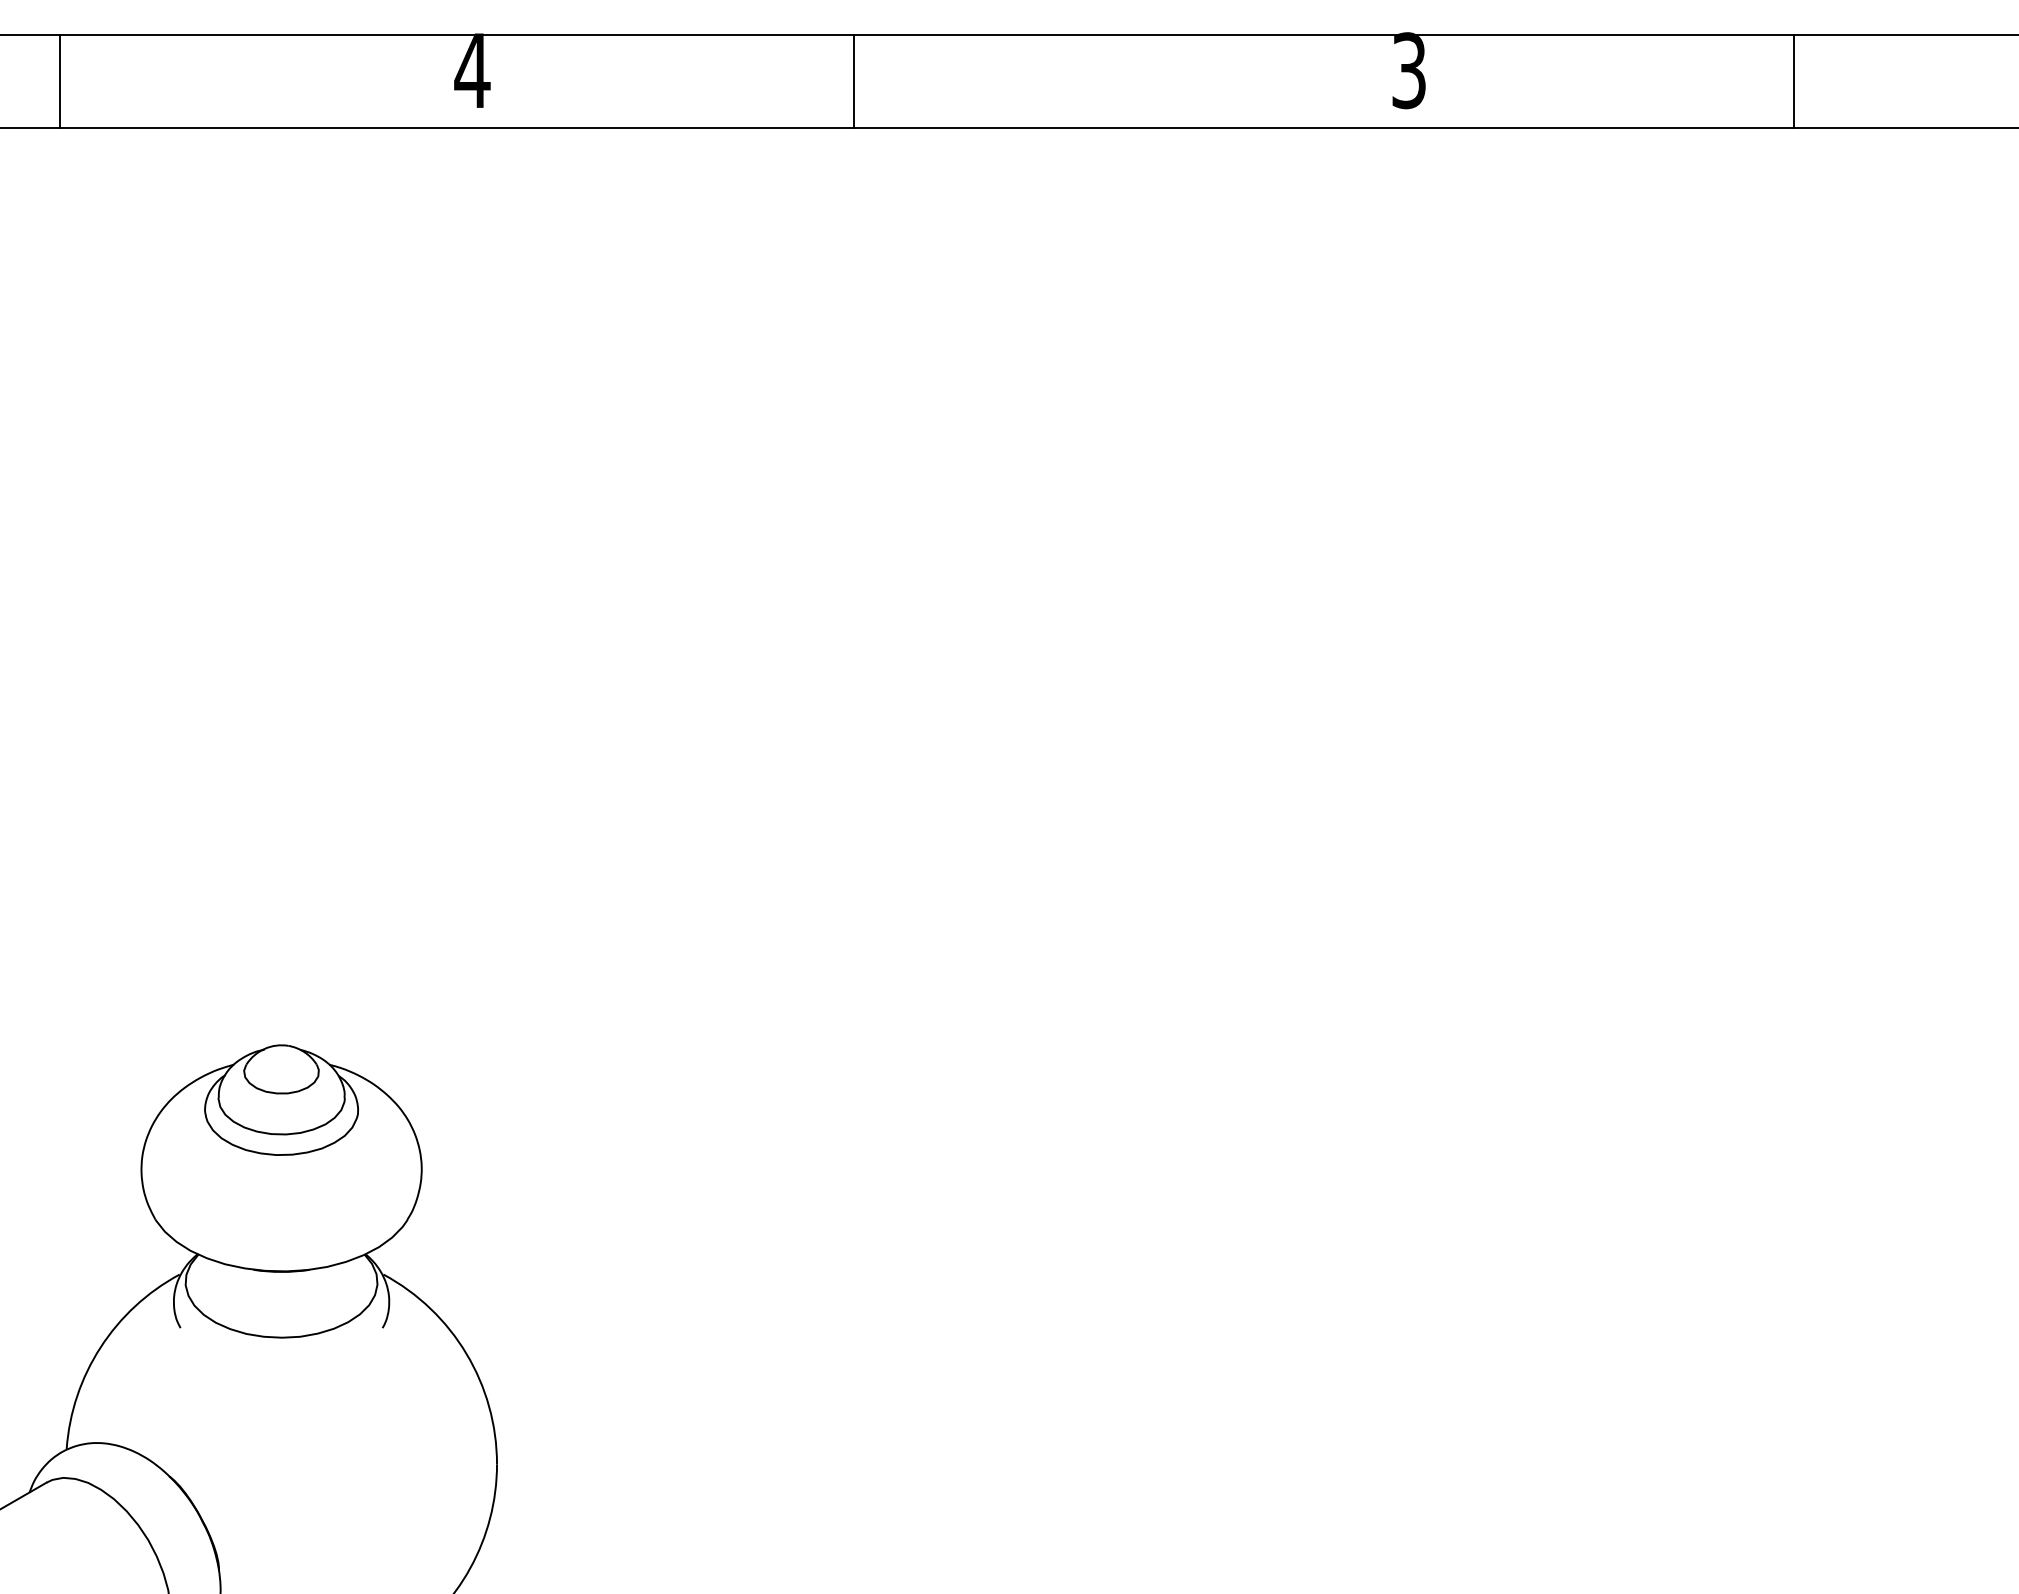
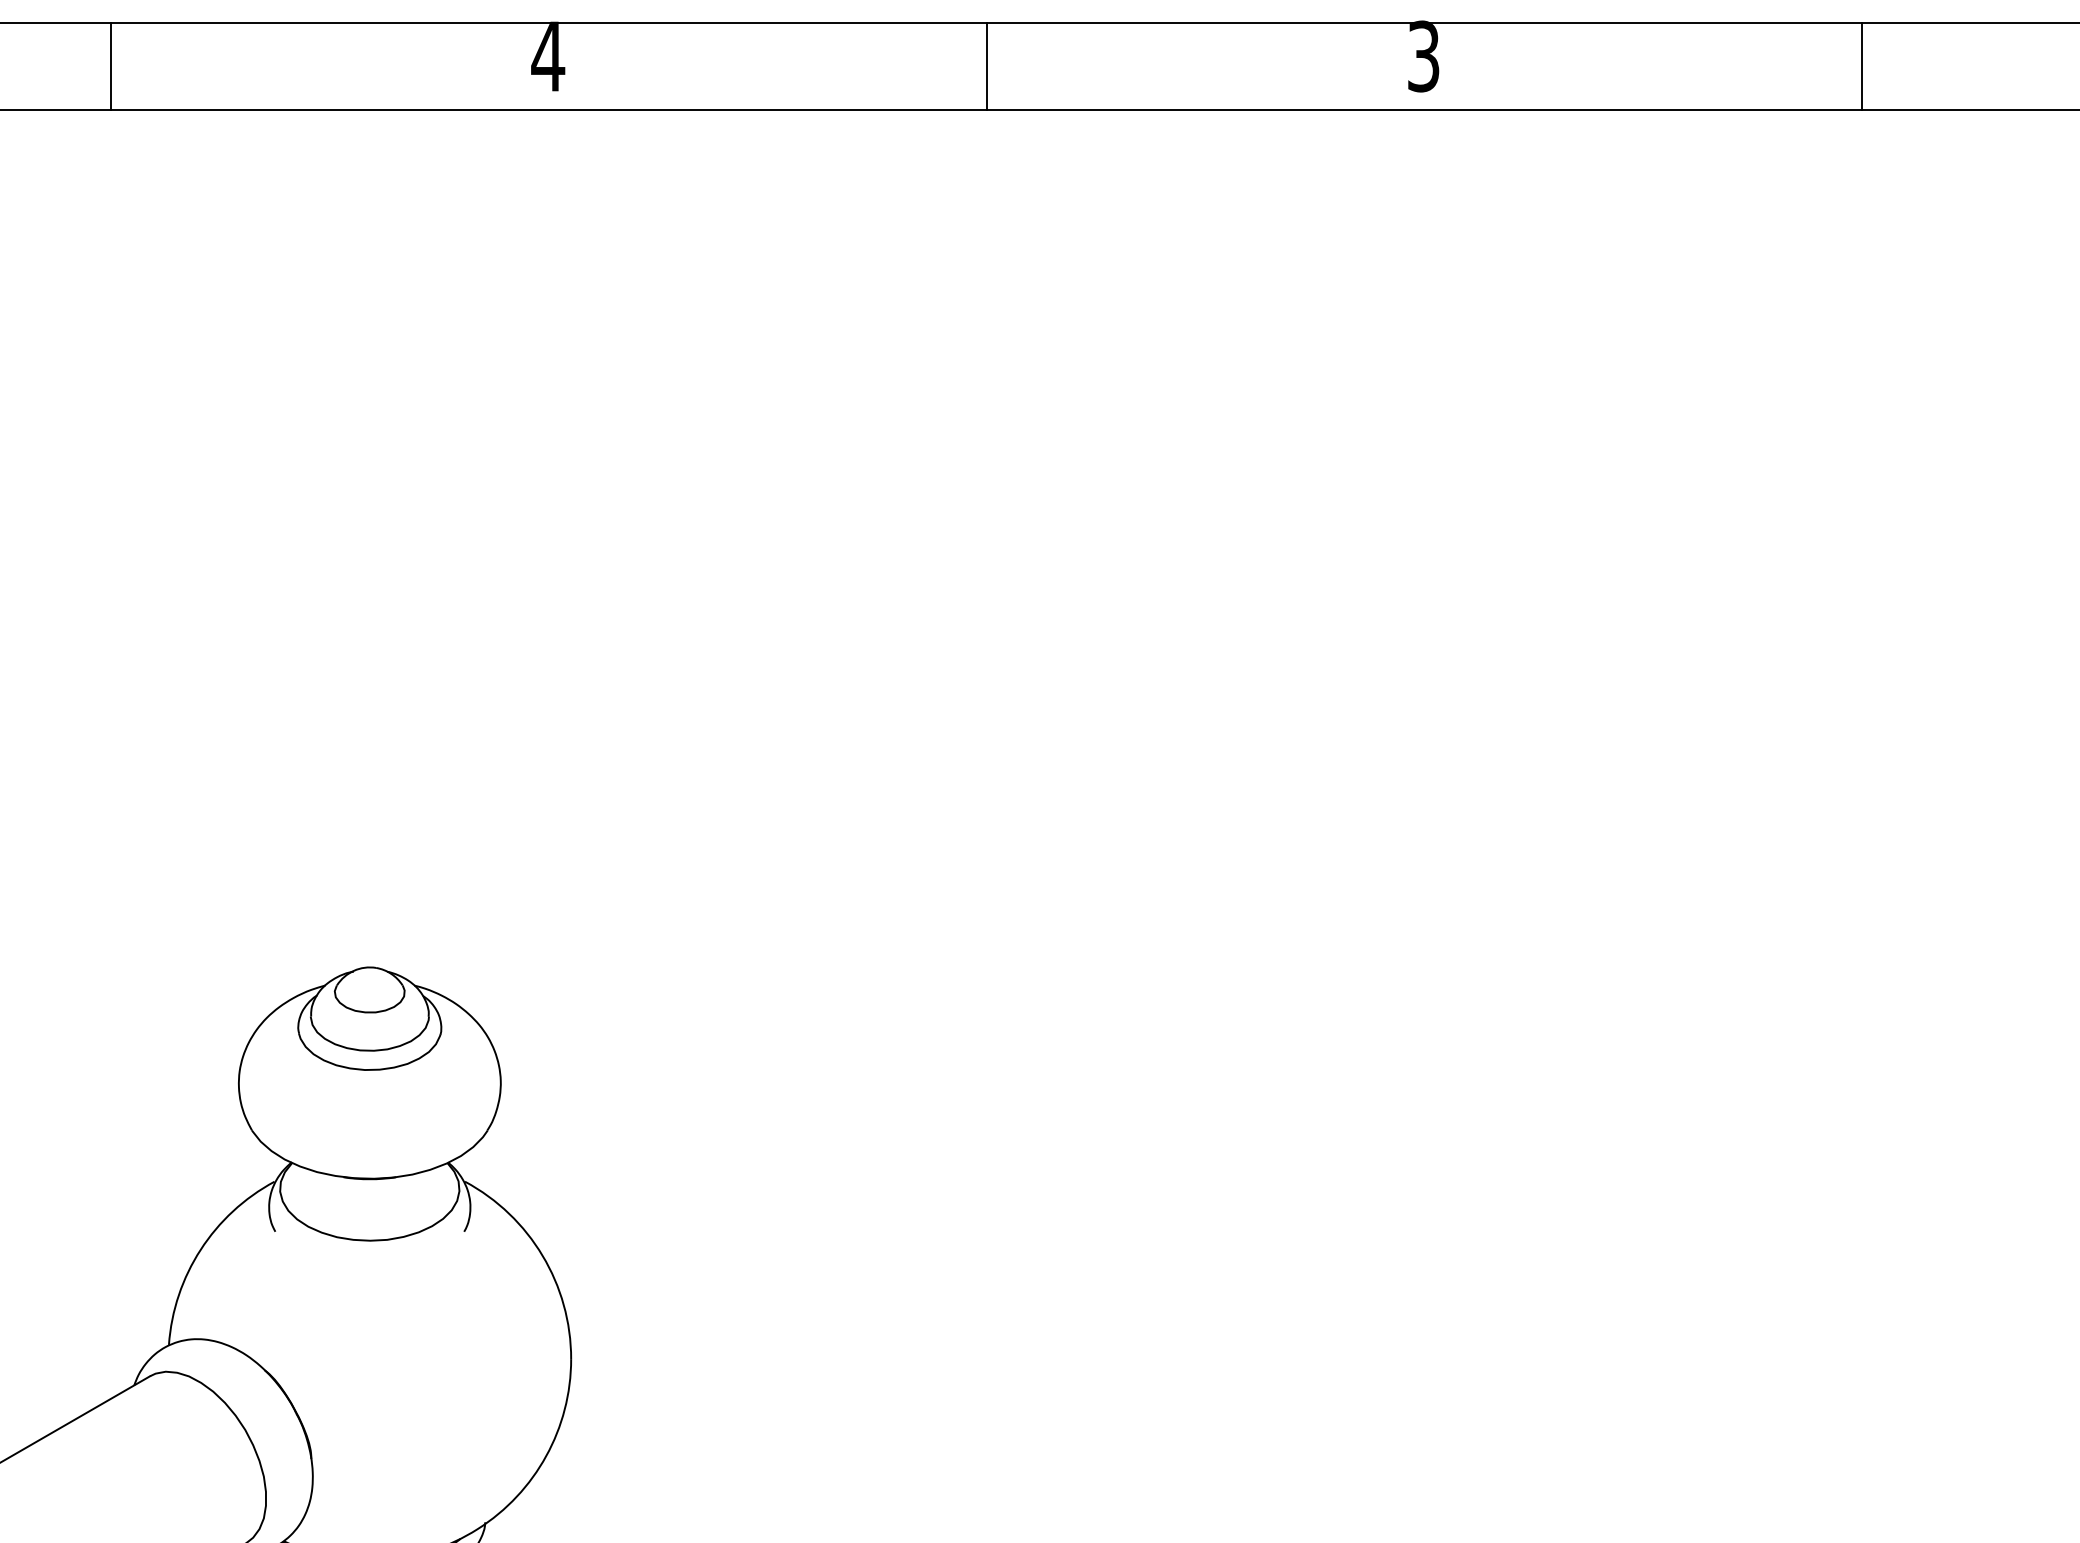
line: (59, 81) -> (111, 66), moved
line: (853, 81) -> (986, 66), moved
line: (1794, 81) -> (1862, 66), moved

